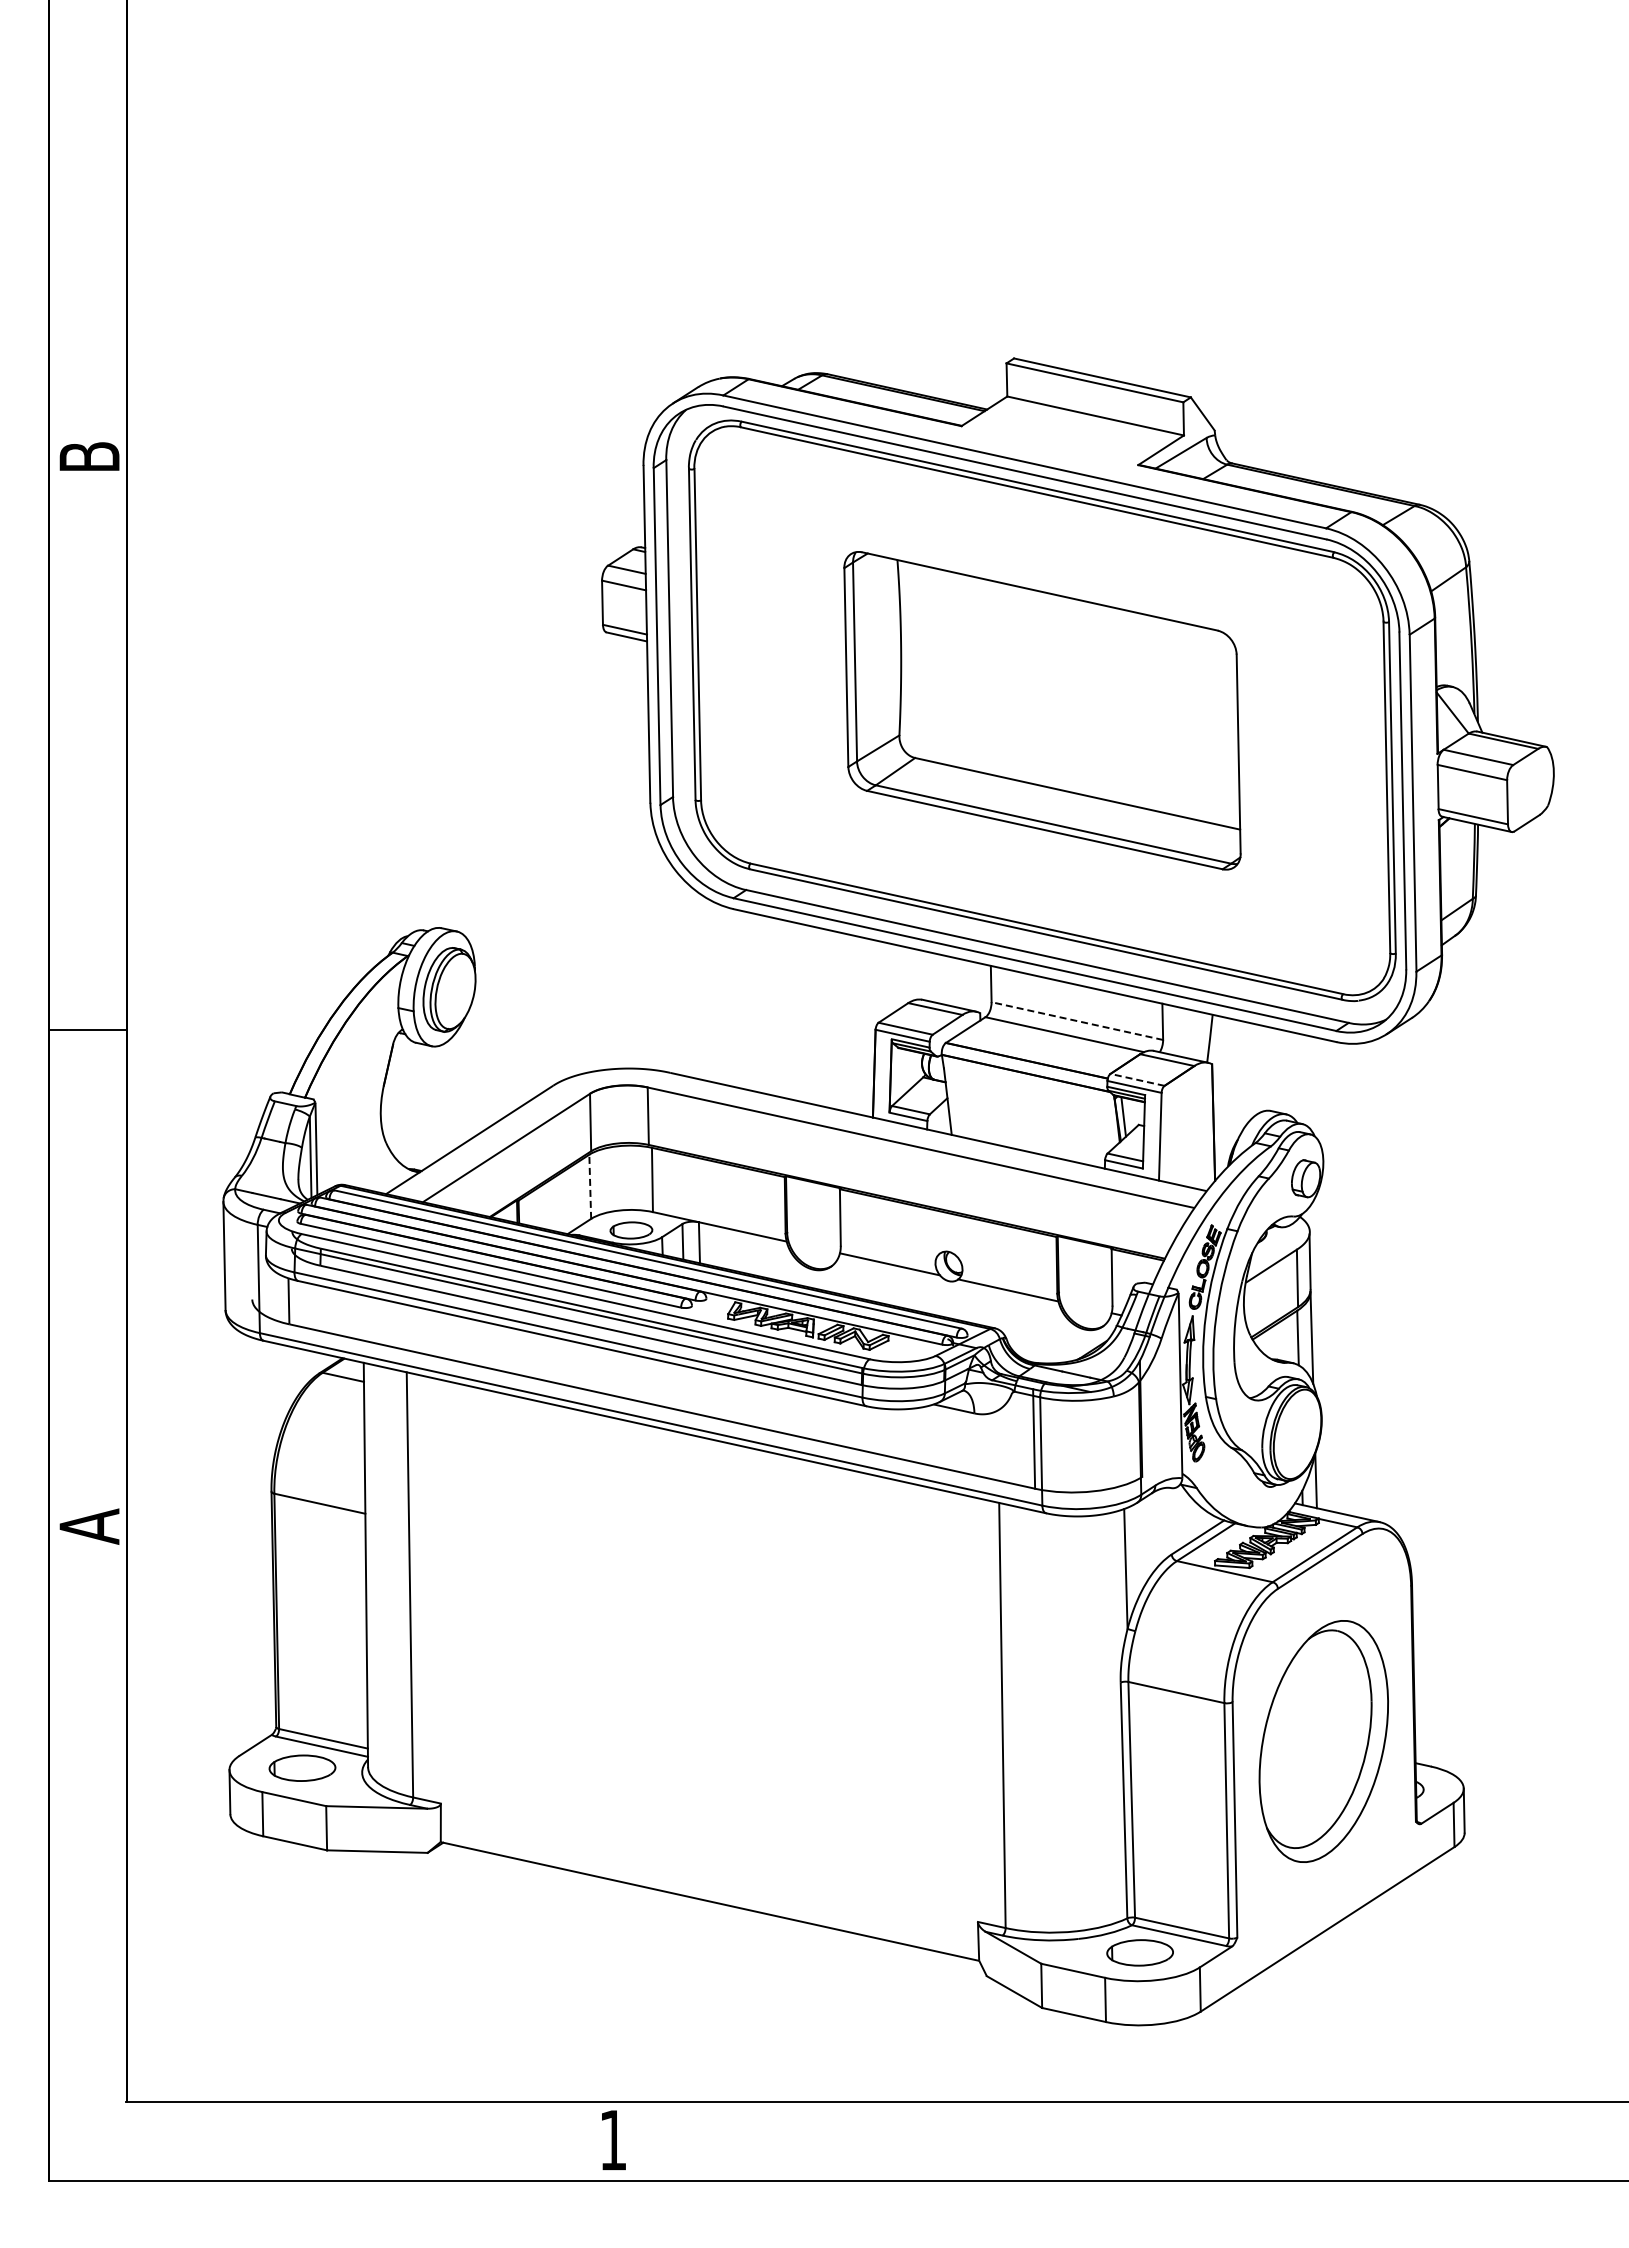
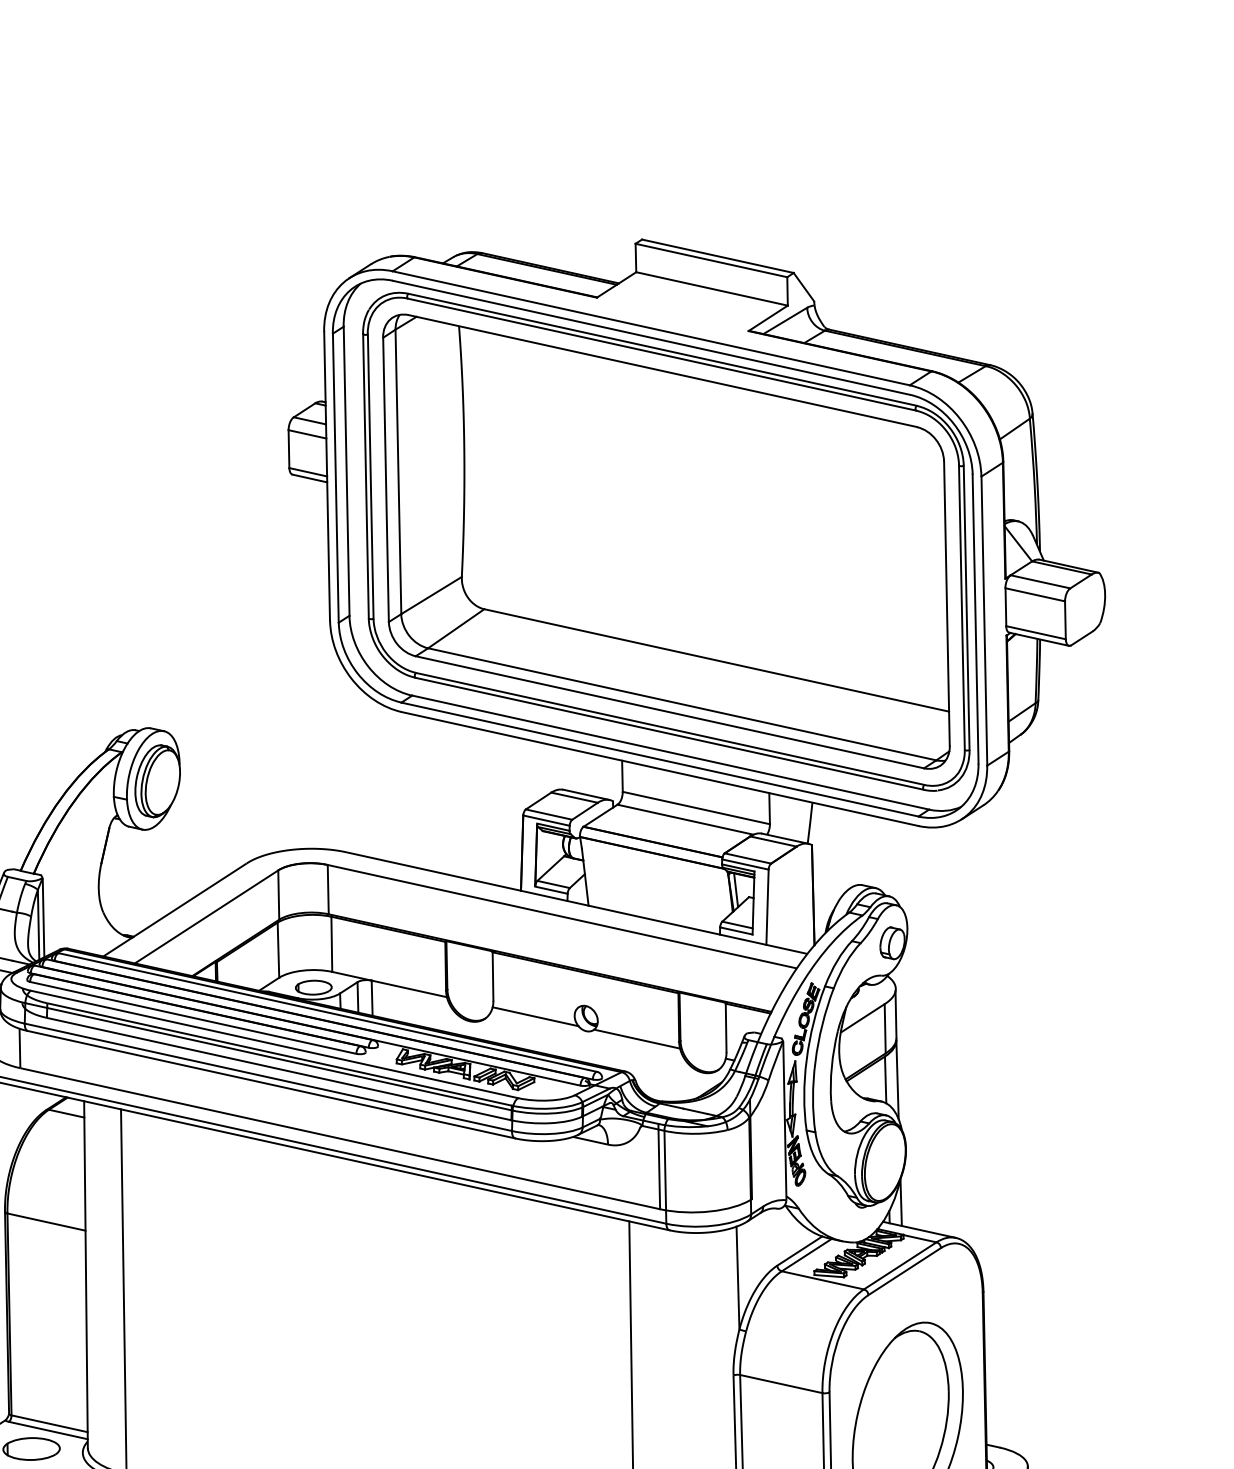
part: (1042, 710) -> (666, 541), size x1.67
line: (1077, 1021) -> (696, 808), dashed -> solid
line: (1137, 1079) -> (747, 858), dashed -> solid
line: (590, 1186) -> (278, 949), dashed -> solid

